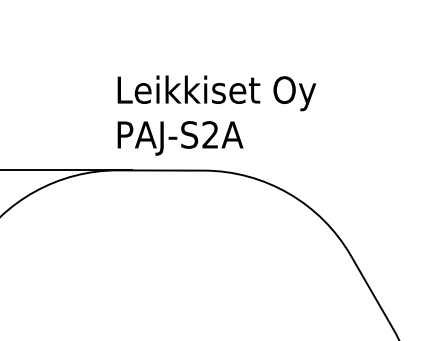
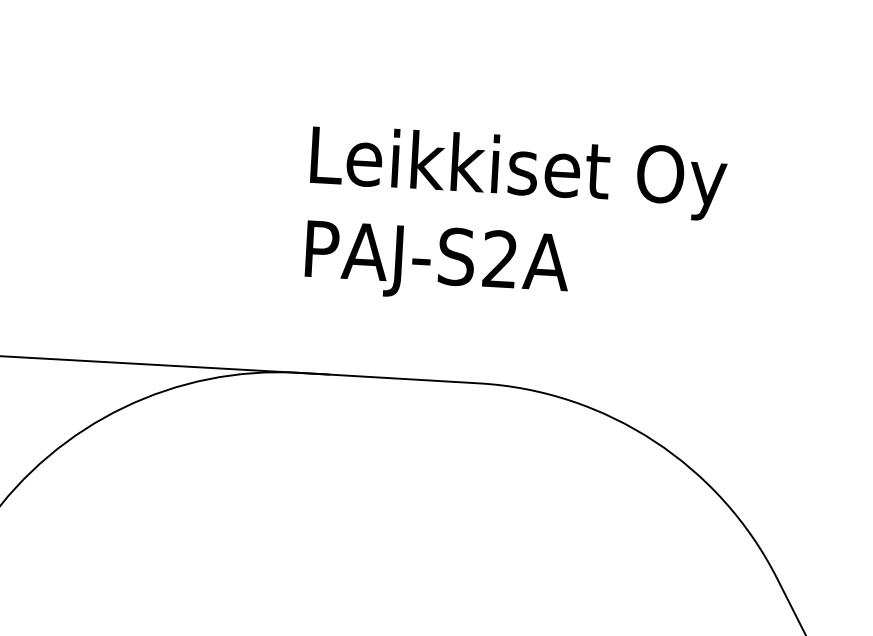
text: (216, 115) -> (515, 219), moved

